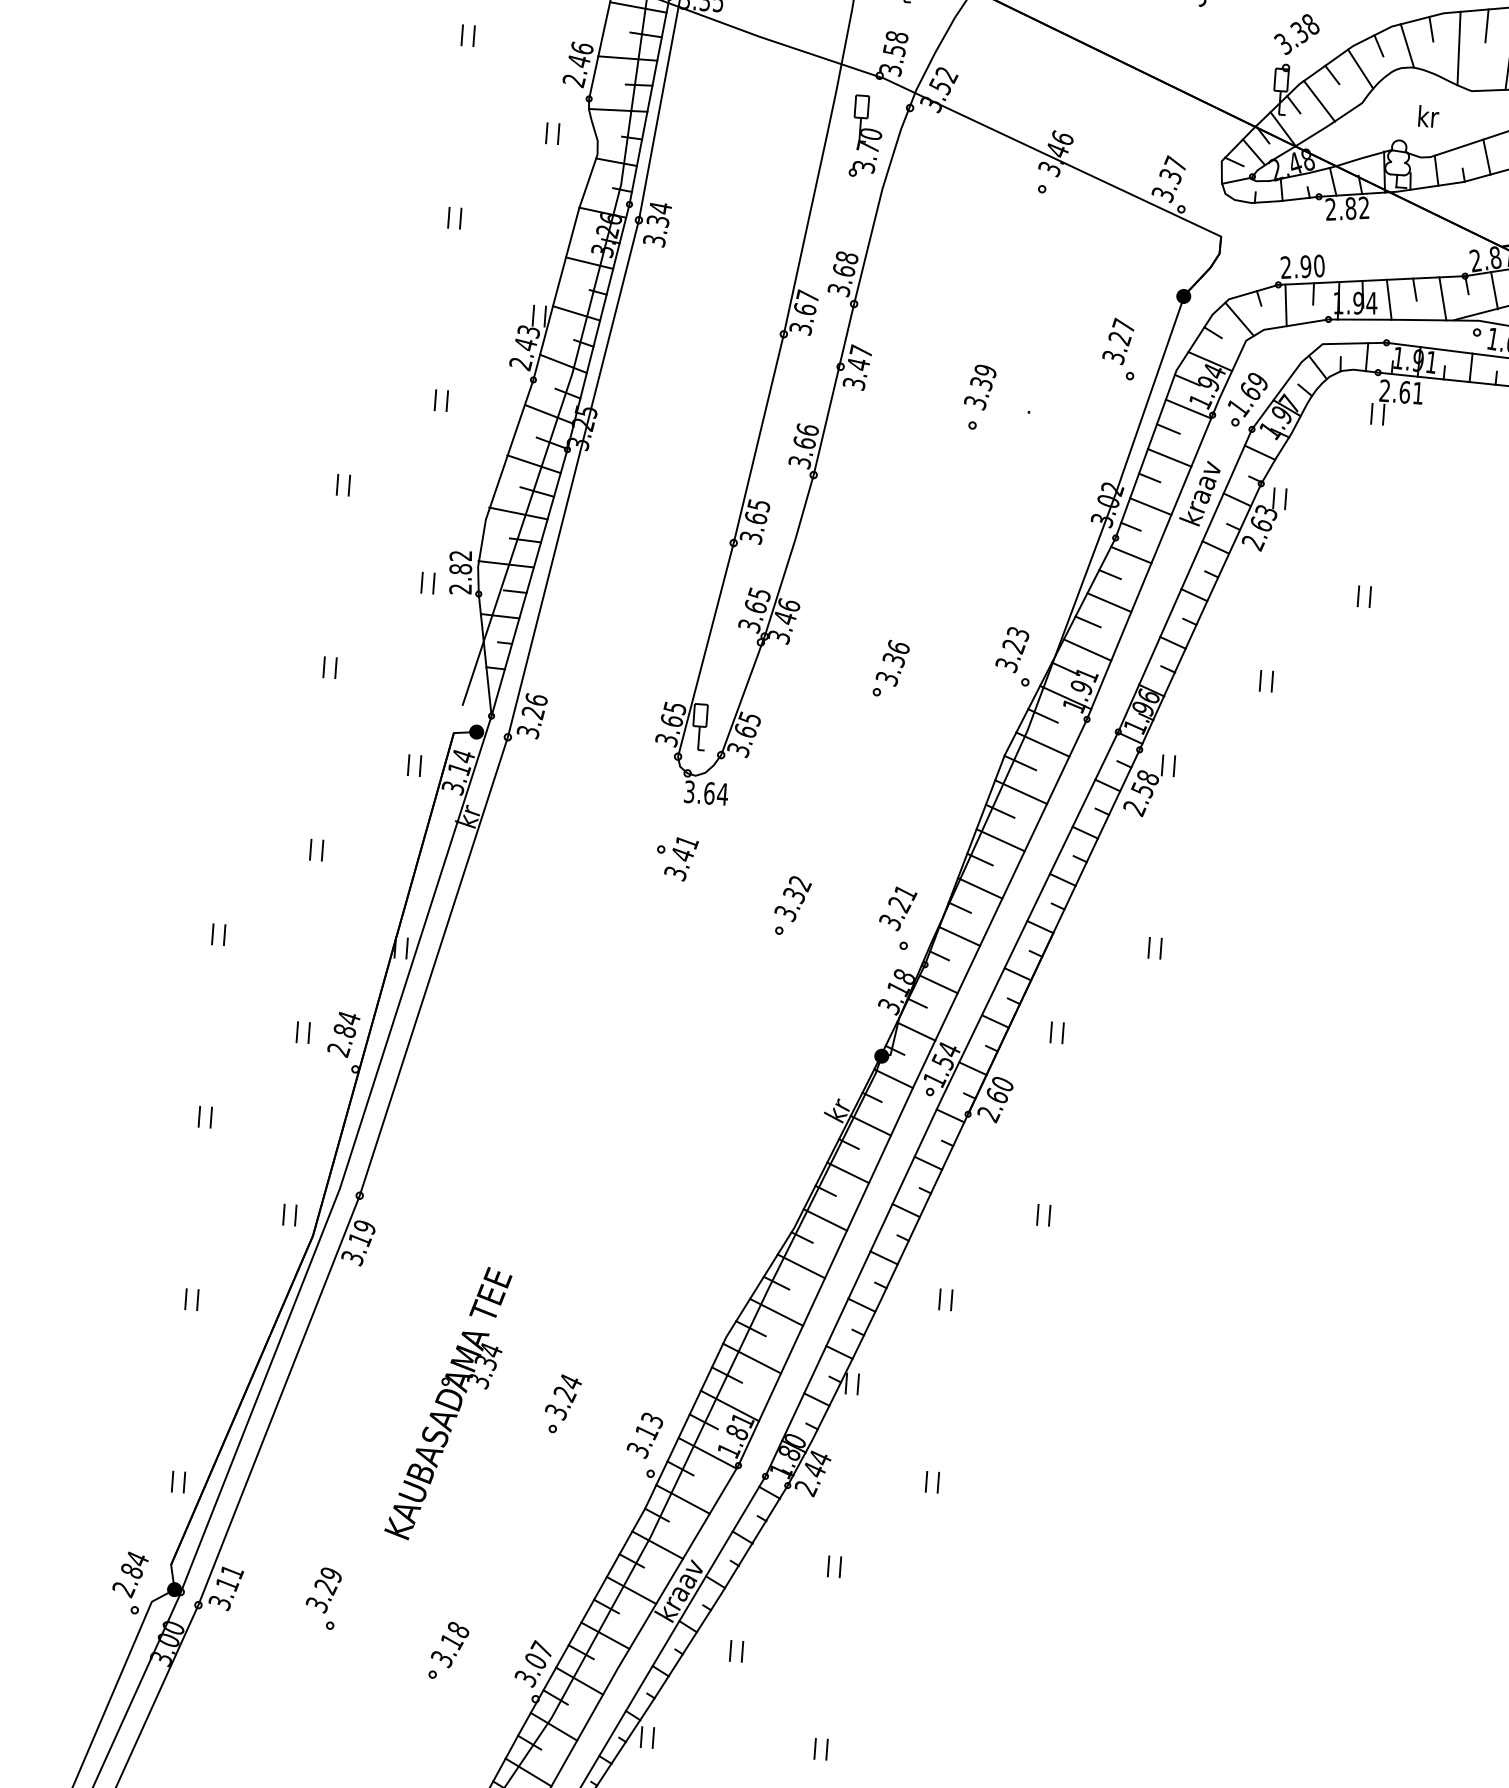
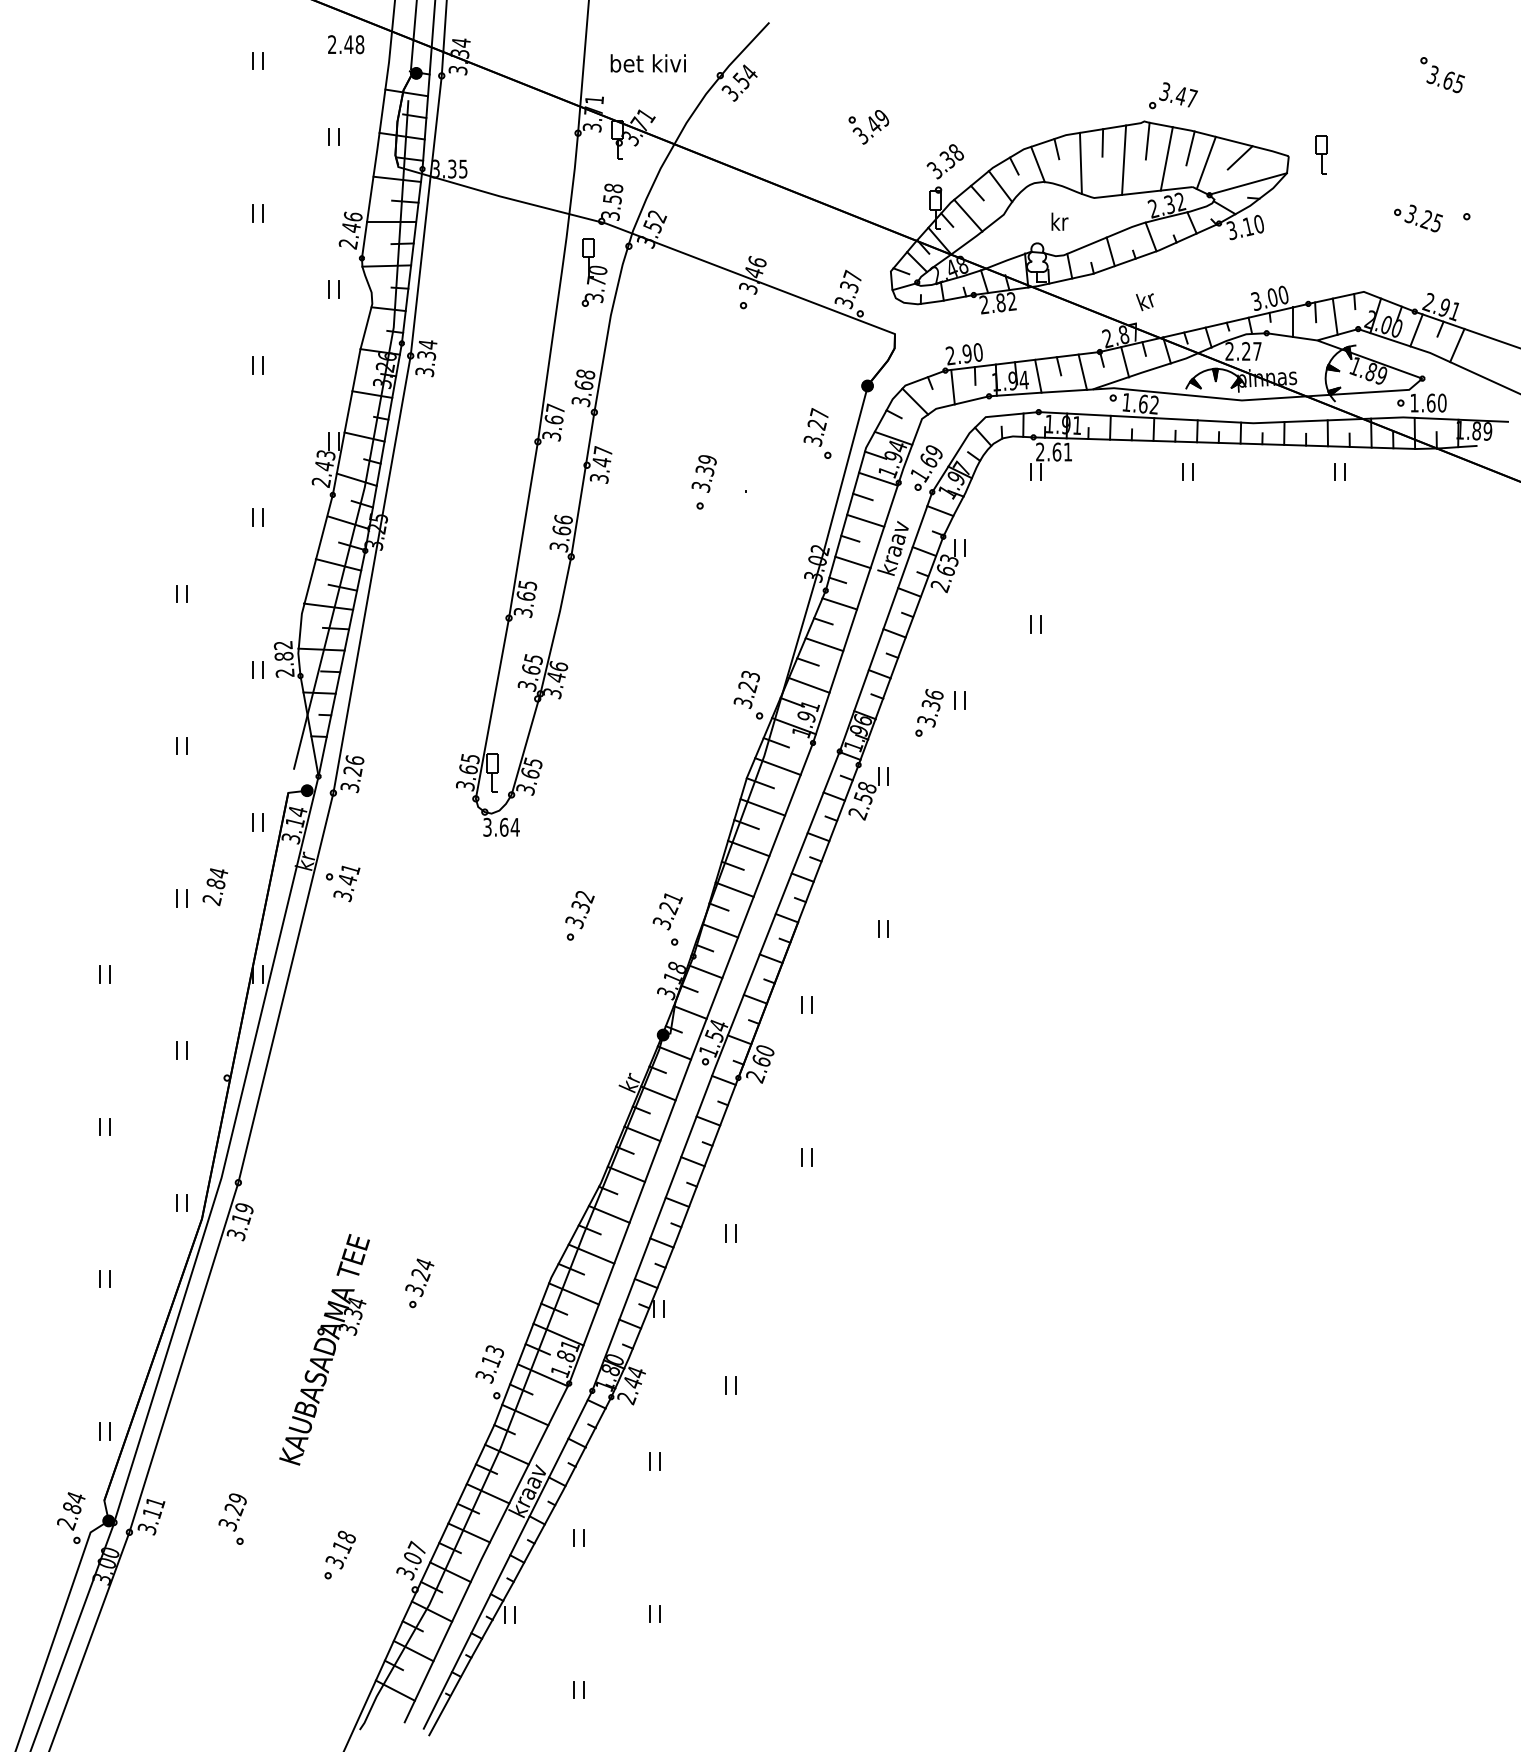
part: (891, 668) -> (929, 712), moved
part: (677, 858) -> (343, 883), moved
text: (343, 1035) -> (215, 887), moved
part: (562, 1404) -> (419, 1283), moved

